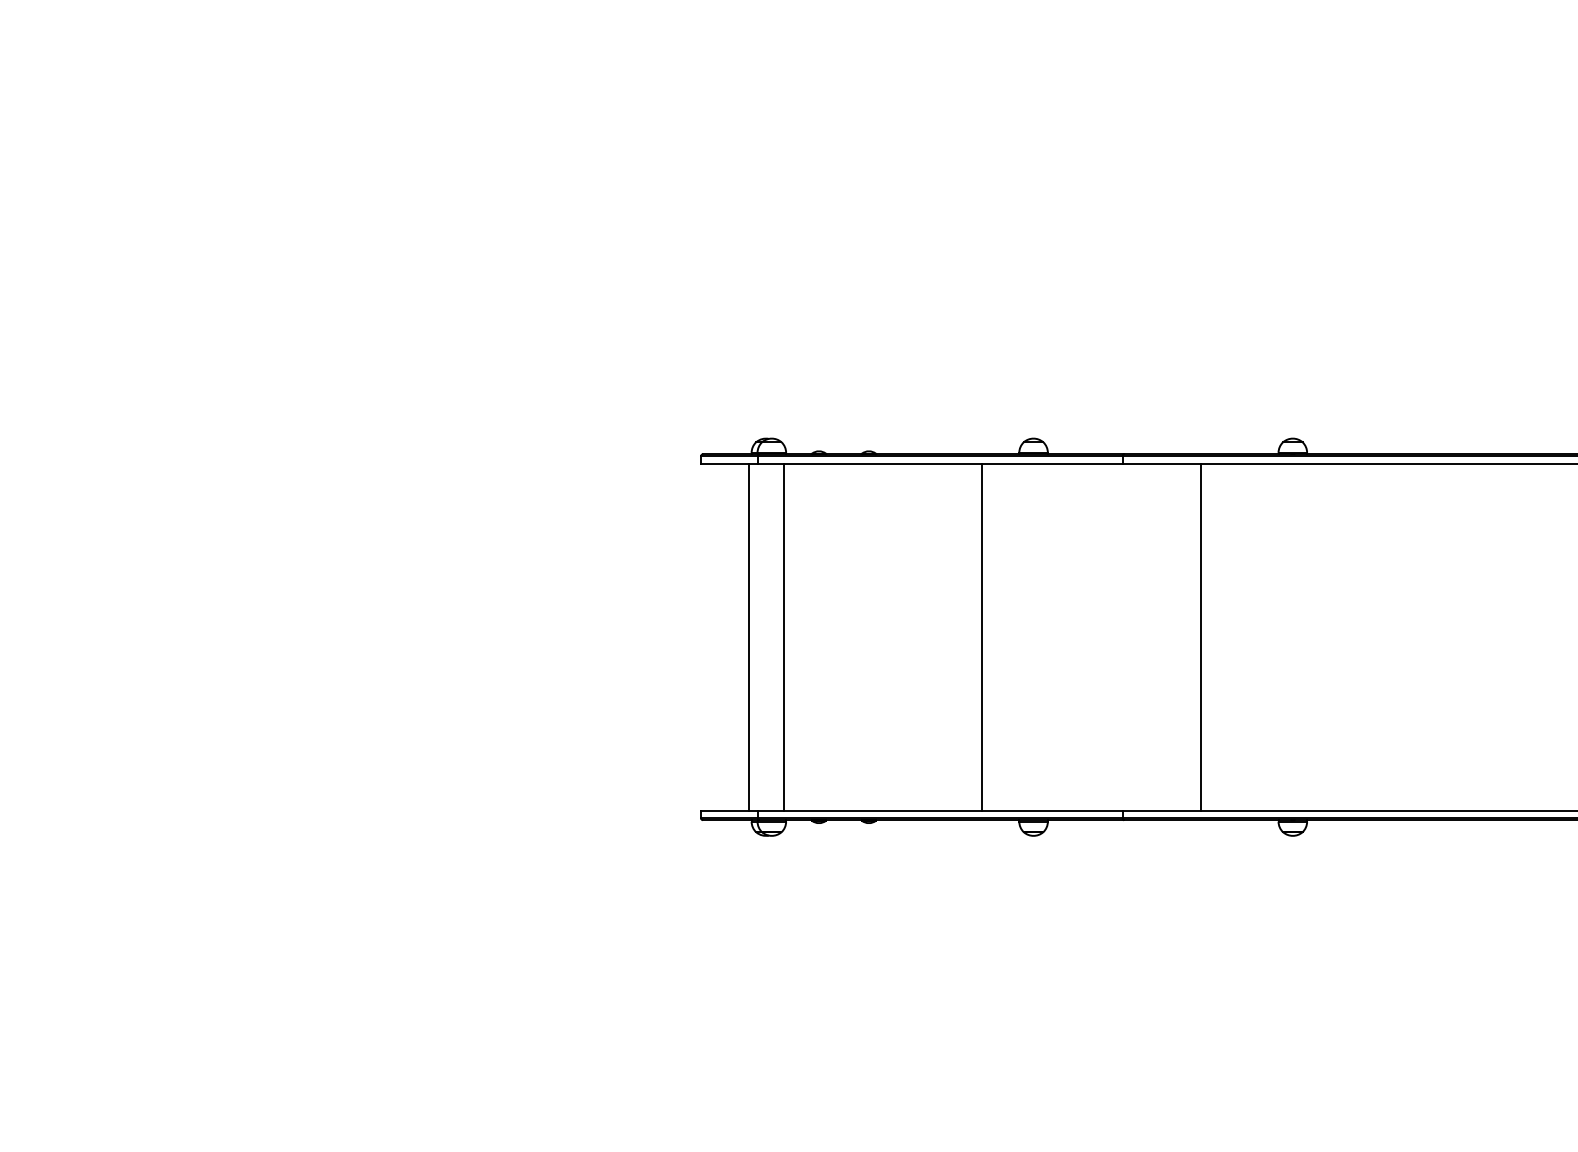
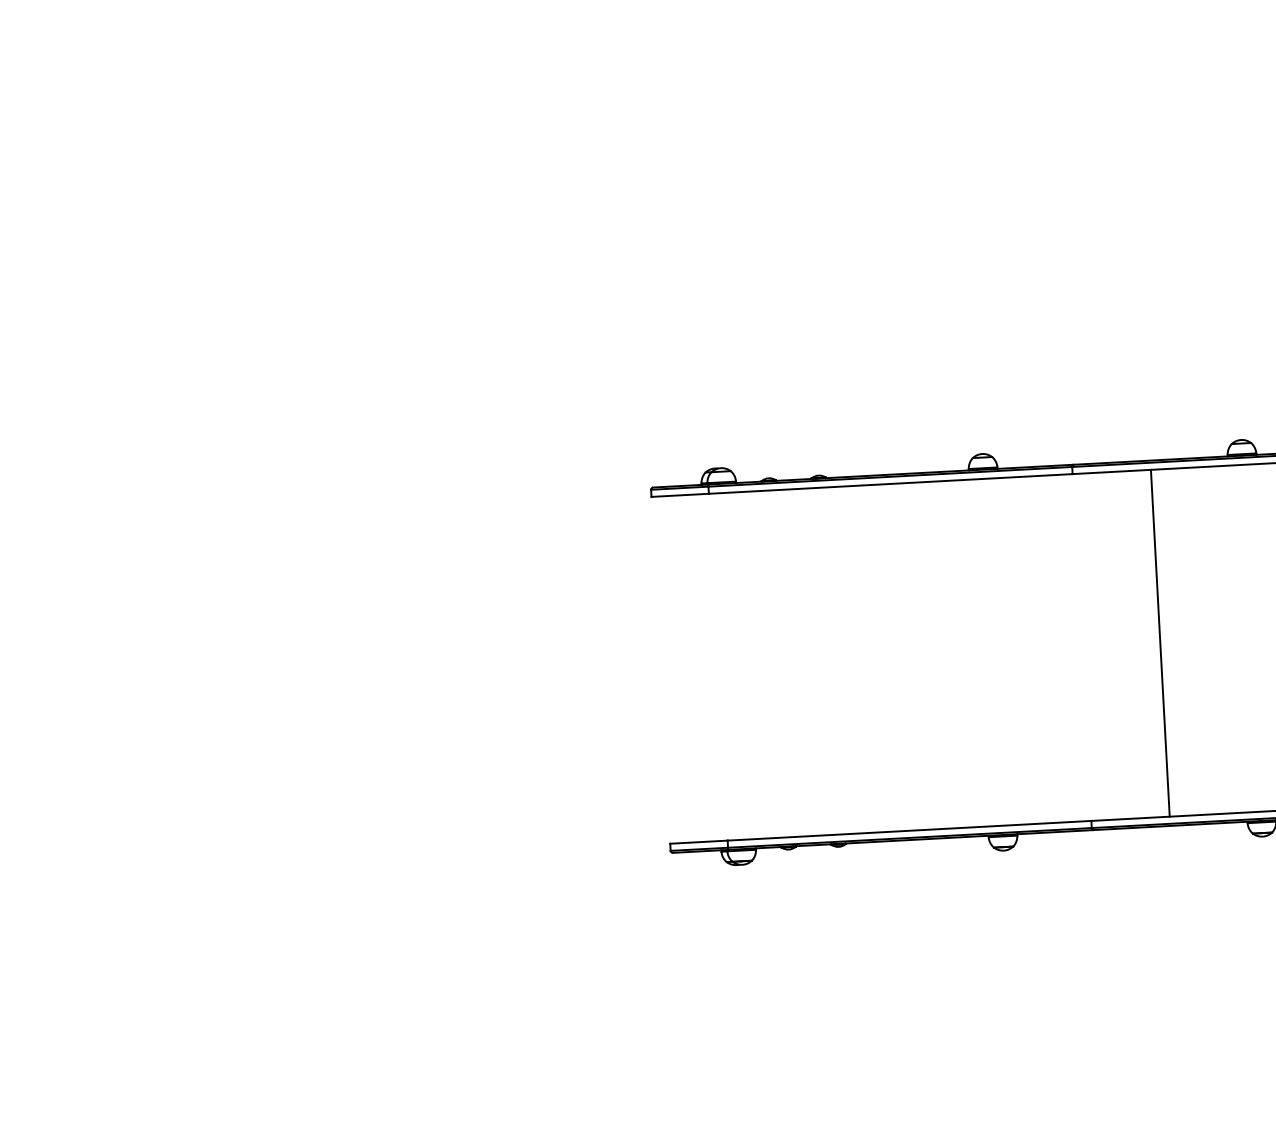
line: (748, 636) -> (708, 666), removed
line: (783, 636) -> (743, 665), removed
line: (982, 636) -> (942, 654), removed

